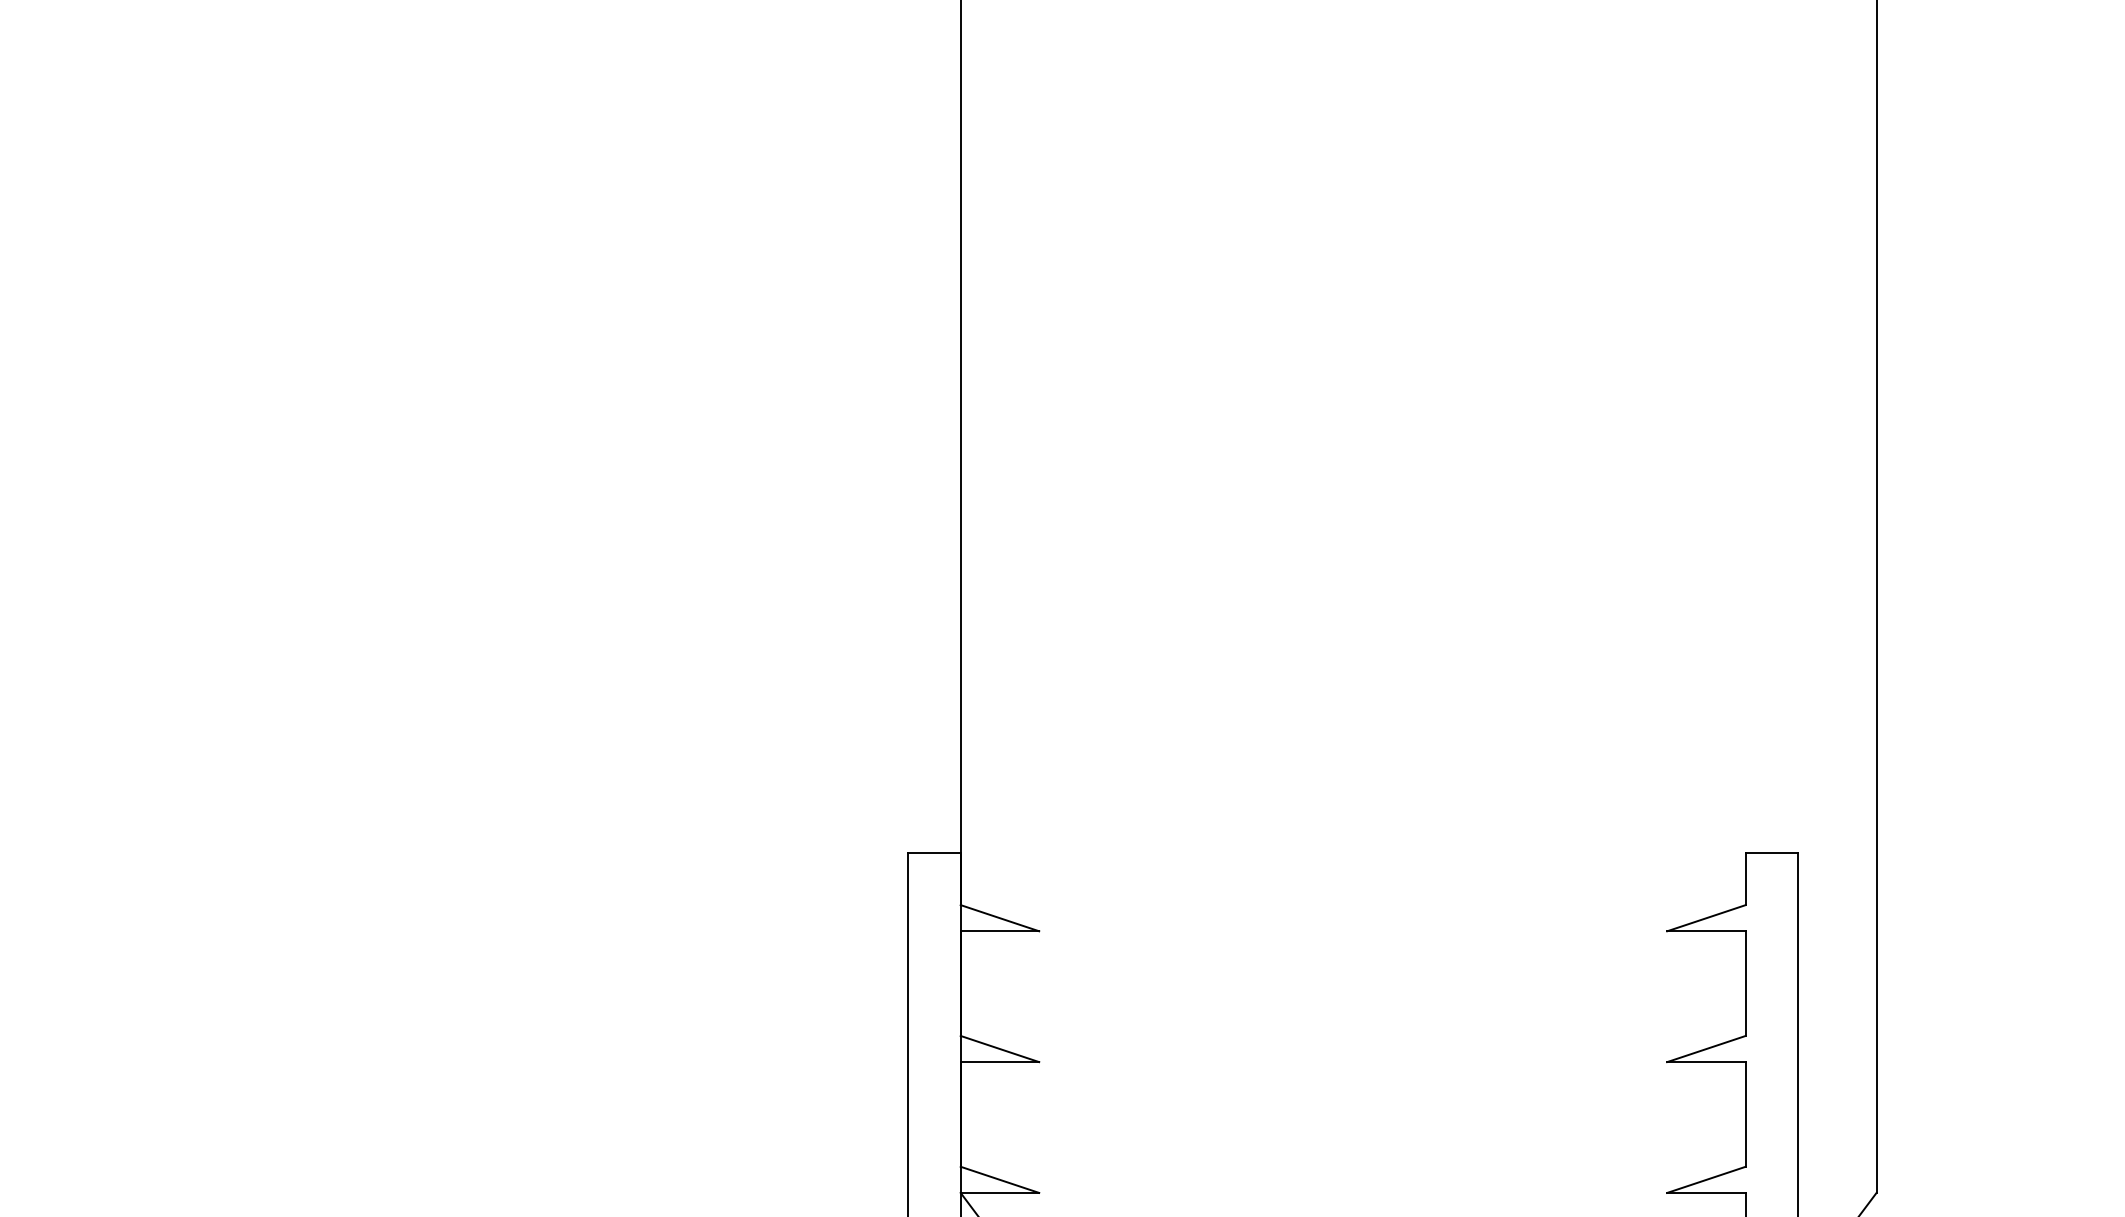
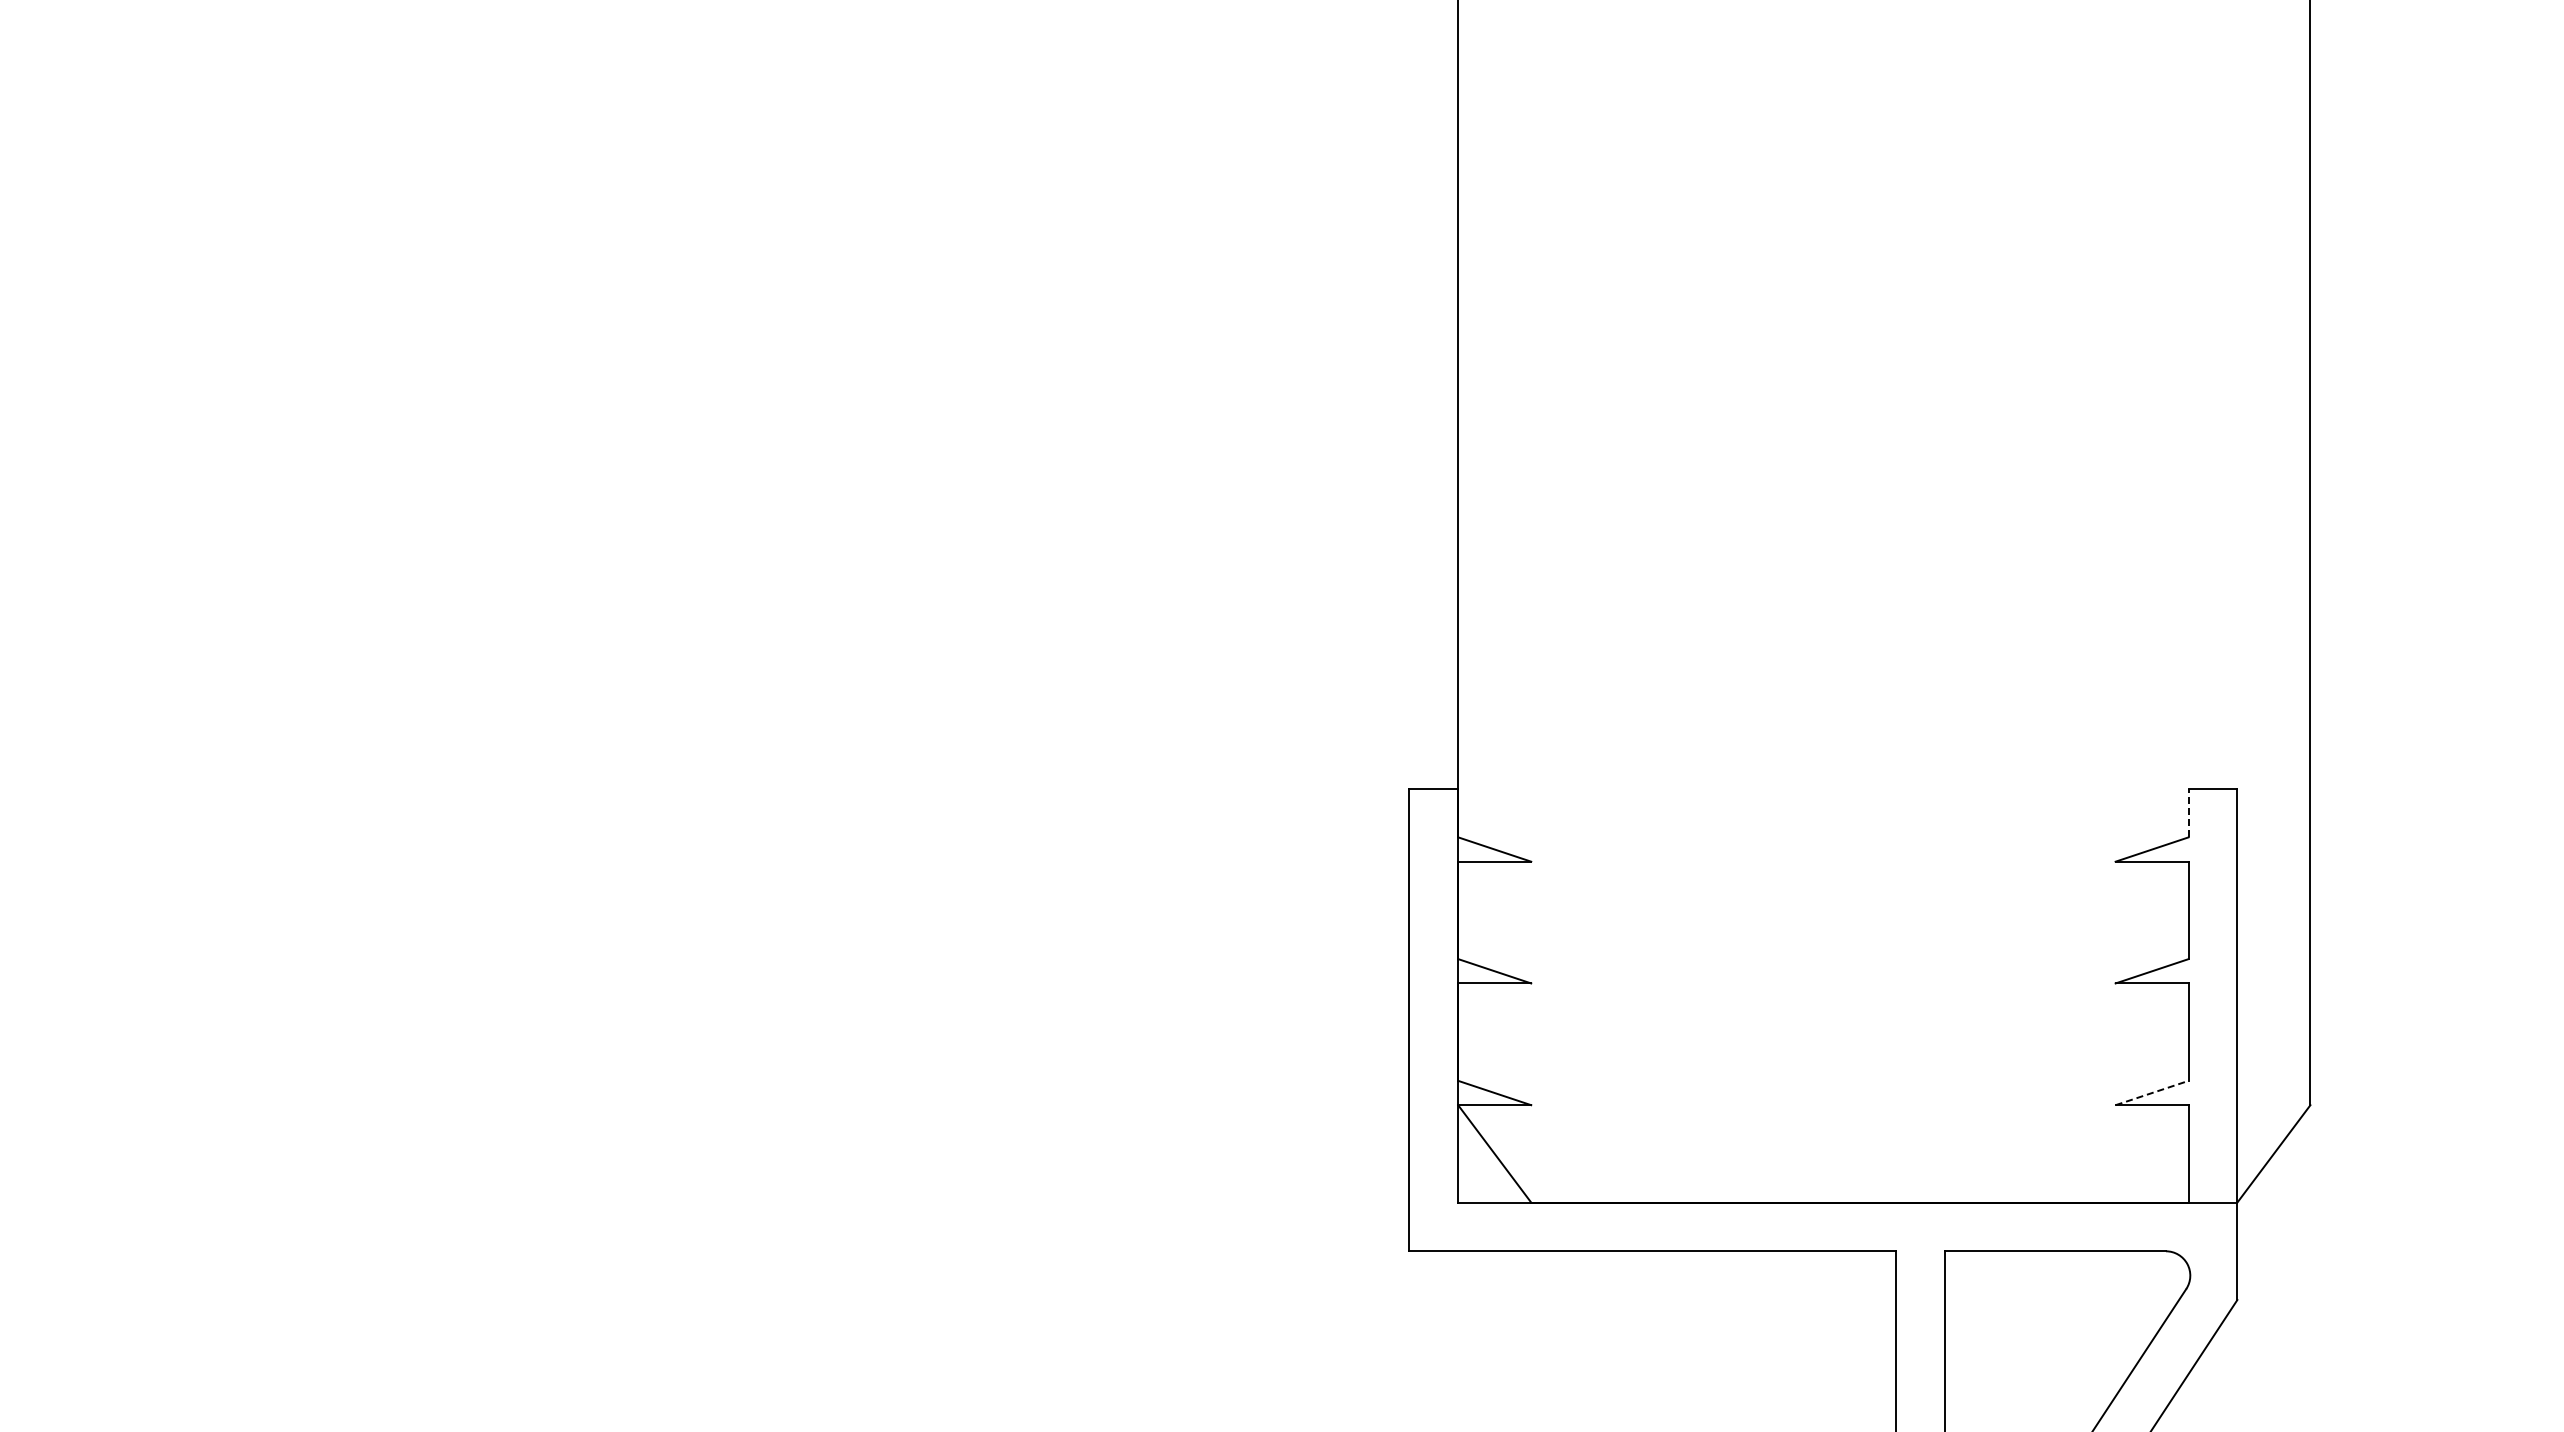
line: (1745, 878) -> (2188, 812), solid -> dashed
line: (1706, 1180) -> (2152, 1093), solid -> dashed

